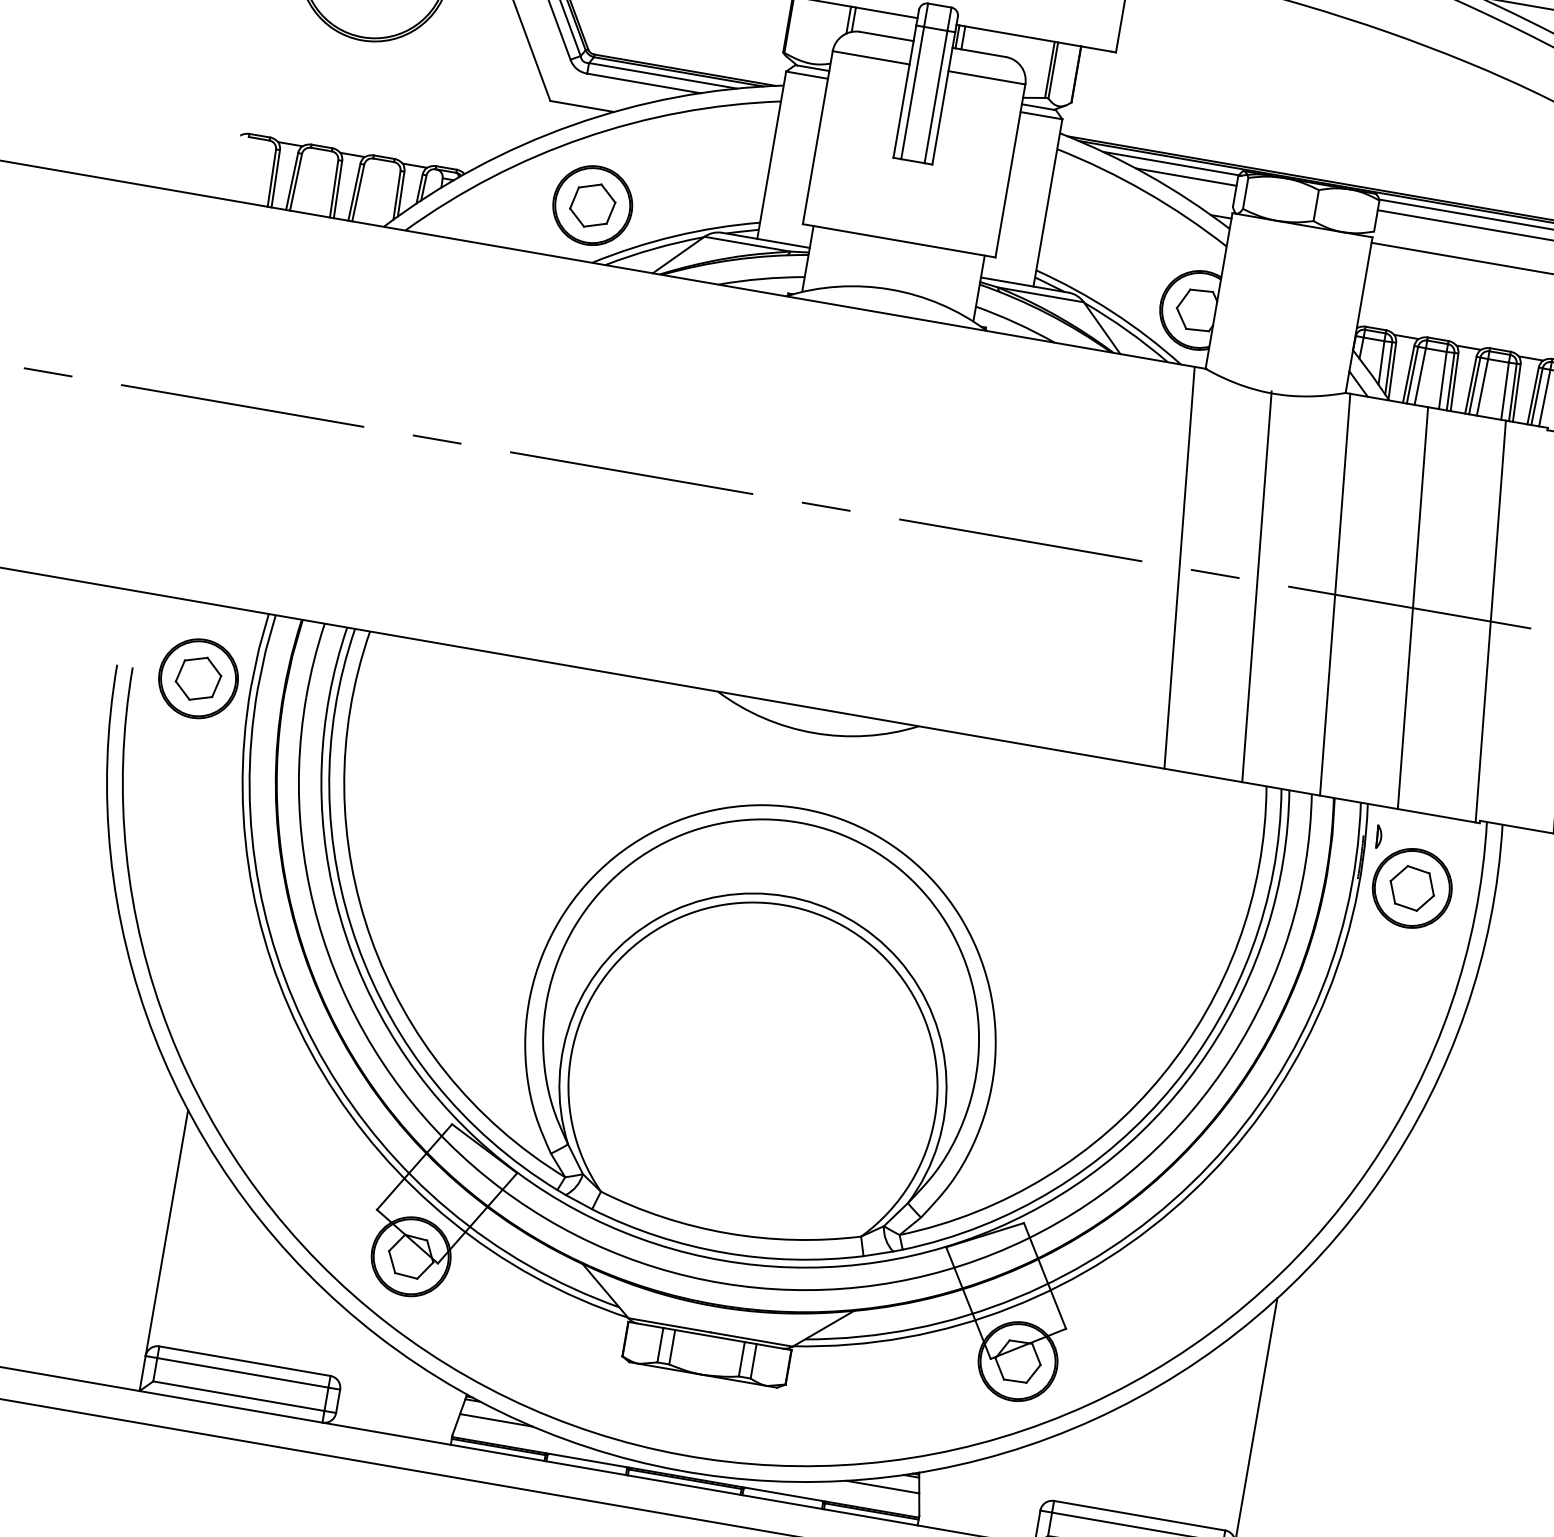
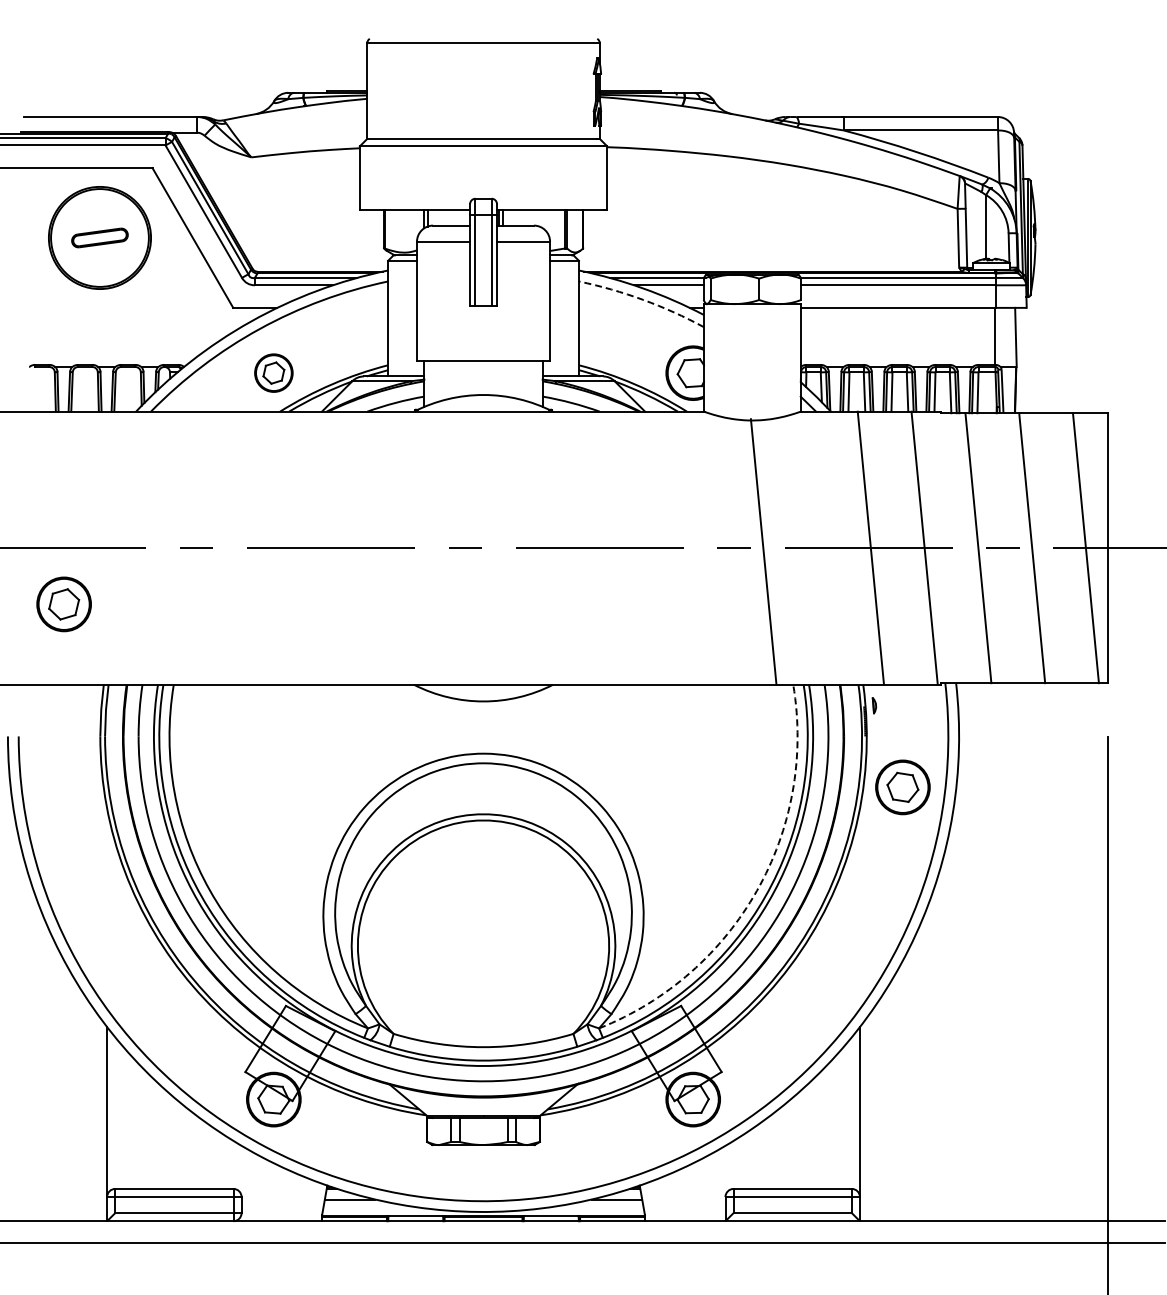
arc: (1146, 191) -> (643, 299), solid -> dashed
part: (592, 204) -> (273, 372), size x0.7
line: (1179, 566) -> (709, 547), removed
line: (1334, 593) -> (816, 547), removed
part: (197, 678) -> (63, 604), moved
part: (1411, 888) -> (902, 787), moved
arc: (1161, 1074) -> (756, 890), solid -> dashed

